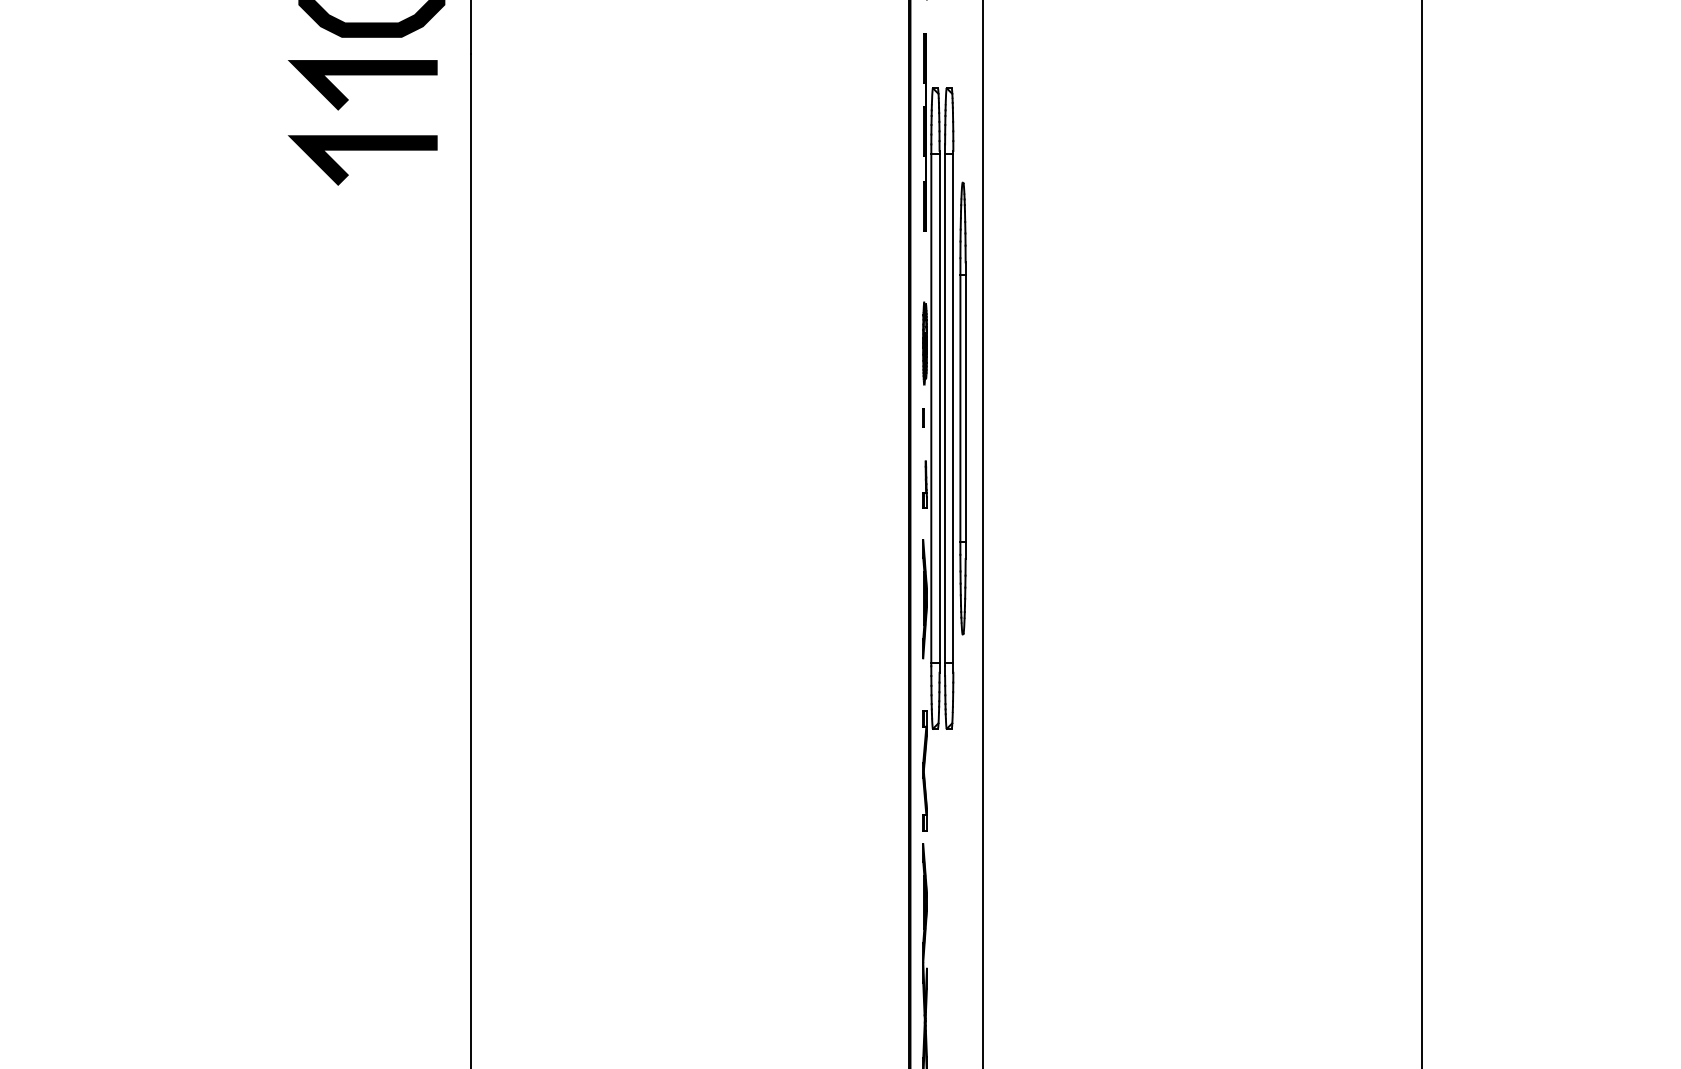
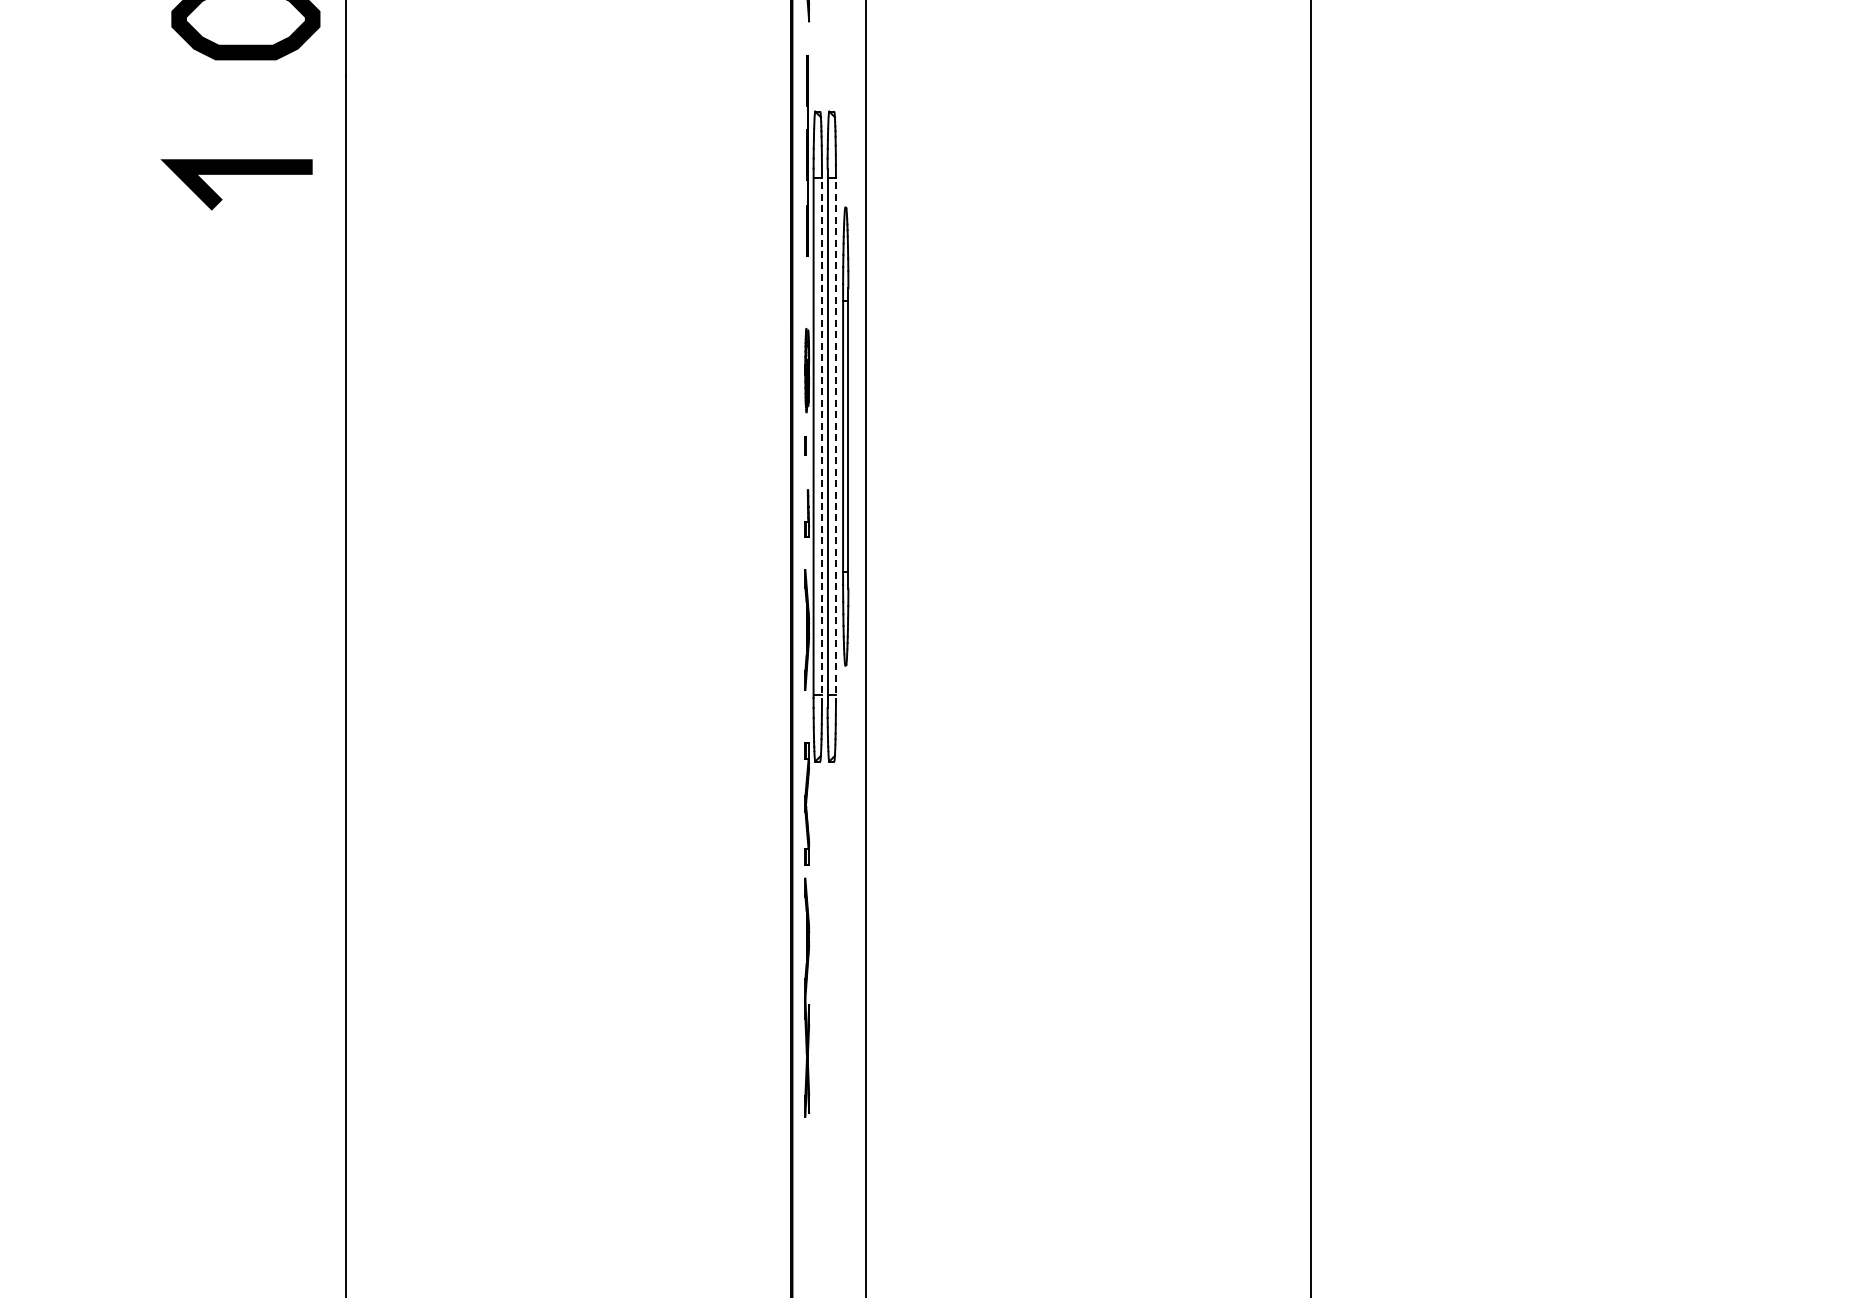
line: (362, 75) -> (236, 98), removed
line: (939, 411) -> (821, 439), solid -> dashed
line: (952, 411) -> (835, 439), solid -> dashed

